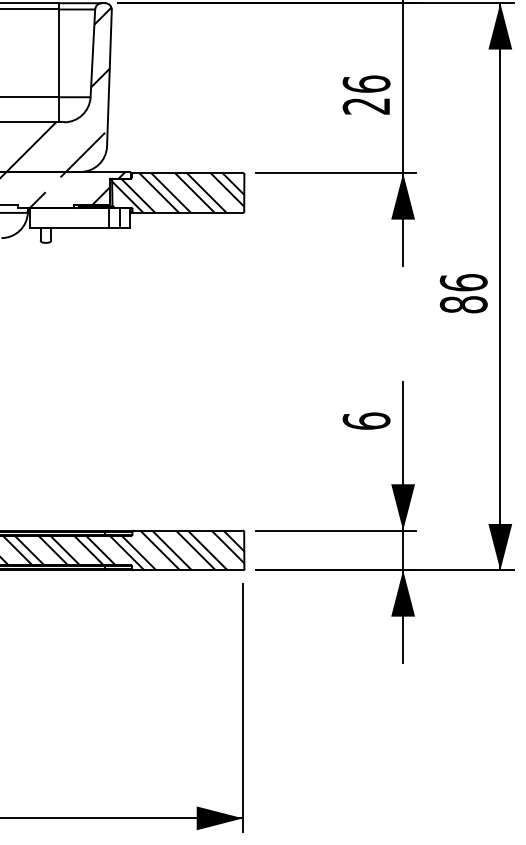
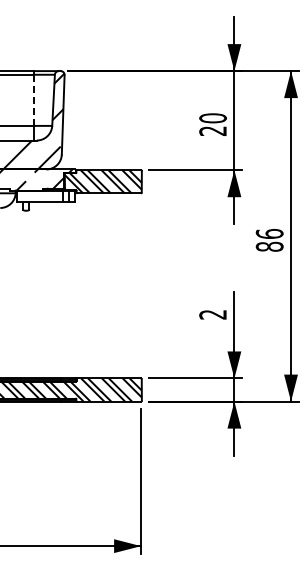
line: (58, 53) -> (33, 100), solid -> dashed
text: (365, 84) -> (212, 118), 26 -> 20
text: (365, 420) -> (212, 314), 6 -> 2

